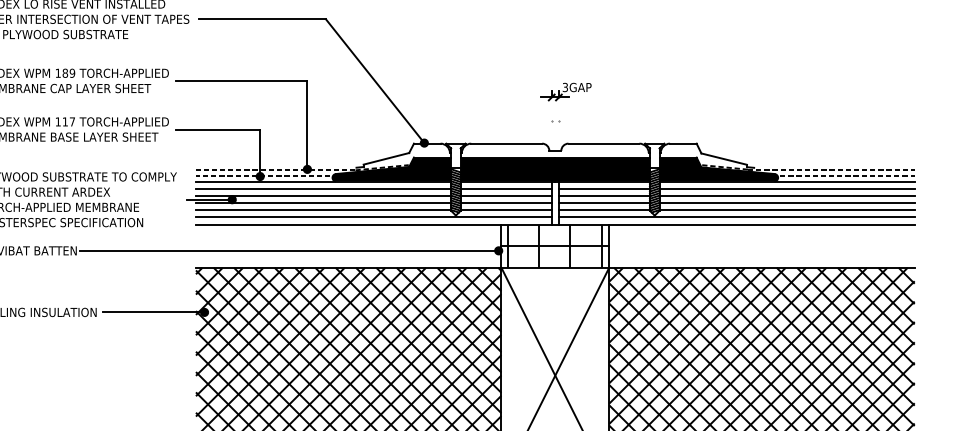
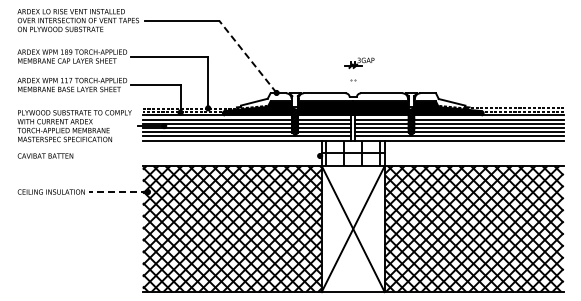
line: (374, 80) -> (247, 56), solid -> dashed
line: (289, 251) -> (197, 156), removed
line: (154, 313) -> (118, 192), solid -> dashed

